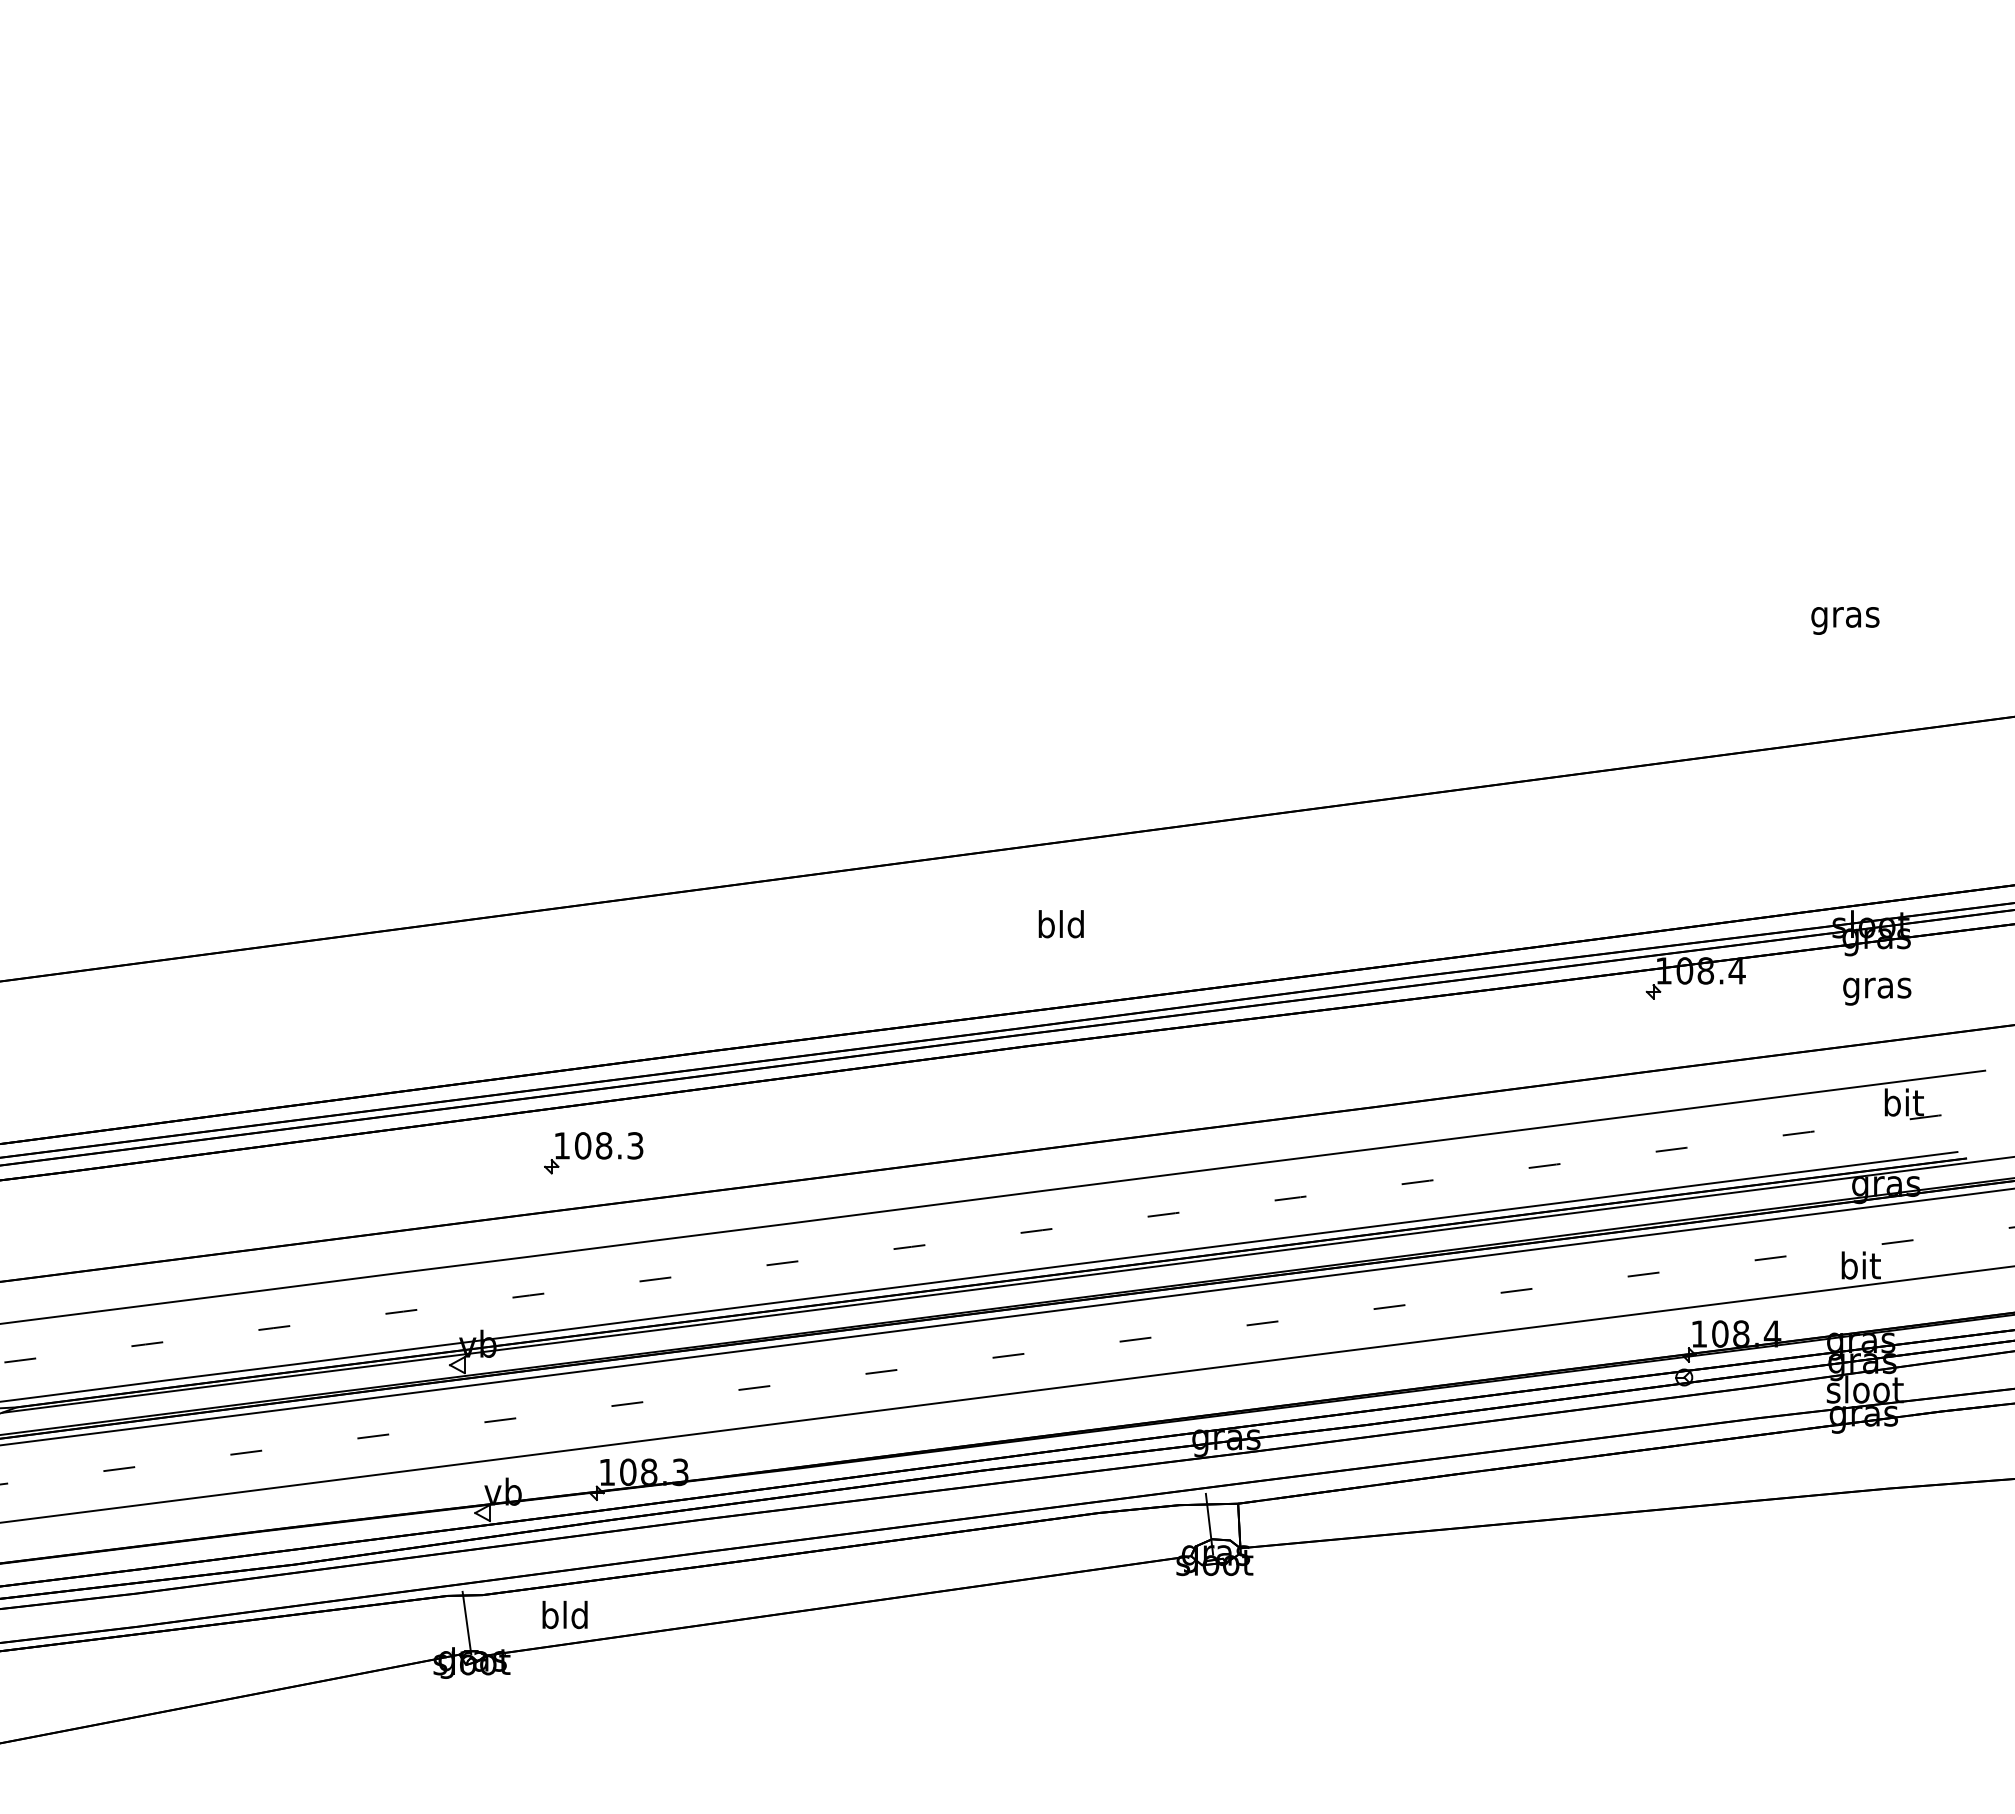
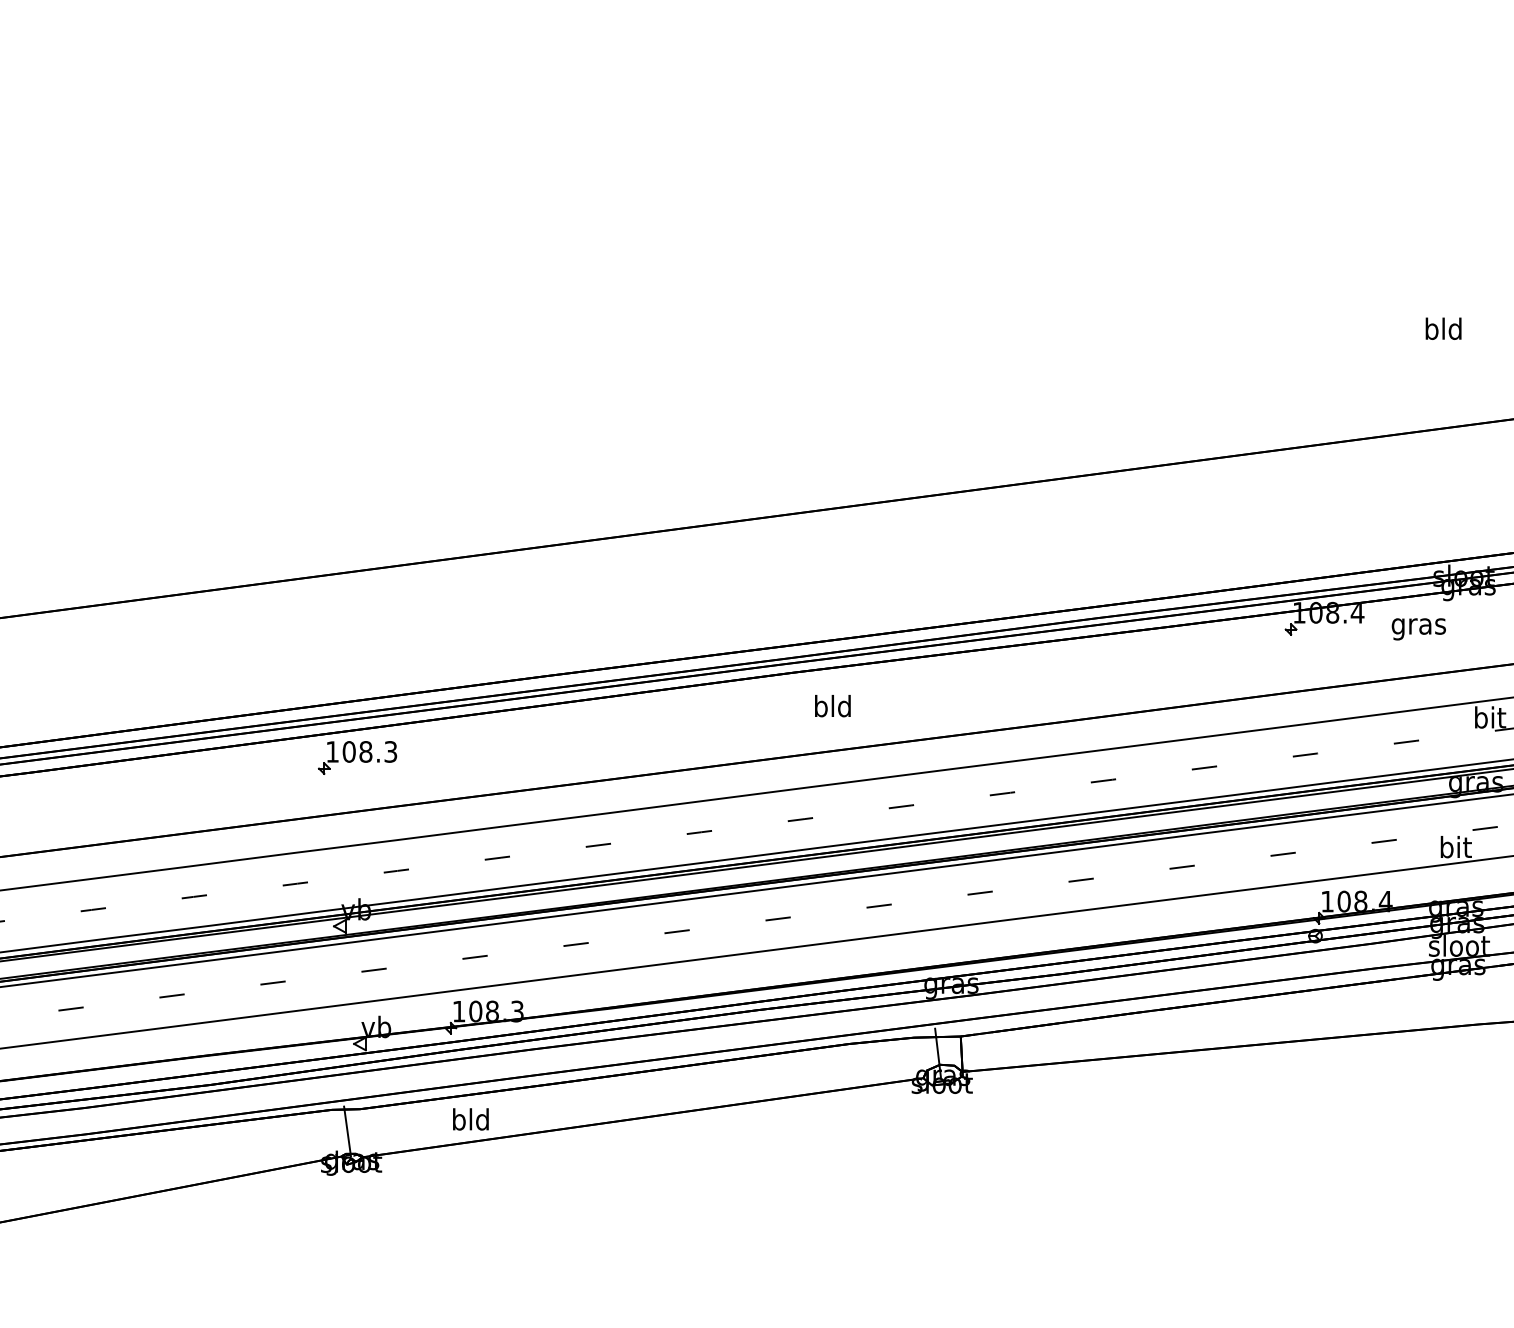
text: (1845, 616) -> (1443, 331), gras -> bld
text: (1060, 924) -> (832, 706), moved
text: (1877, 991) -> (1419, 629), moved
part: (593, 1153) -> (357, 758), moved
text: (564, 1614) -> (470, 1119), moved

